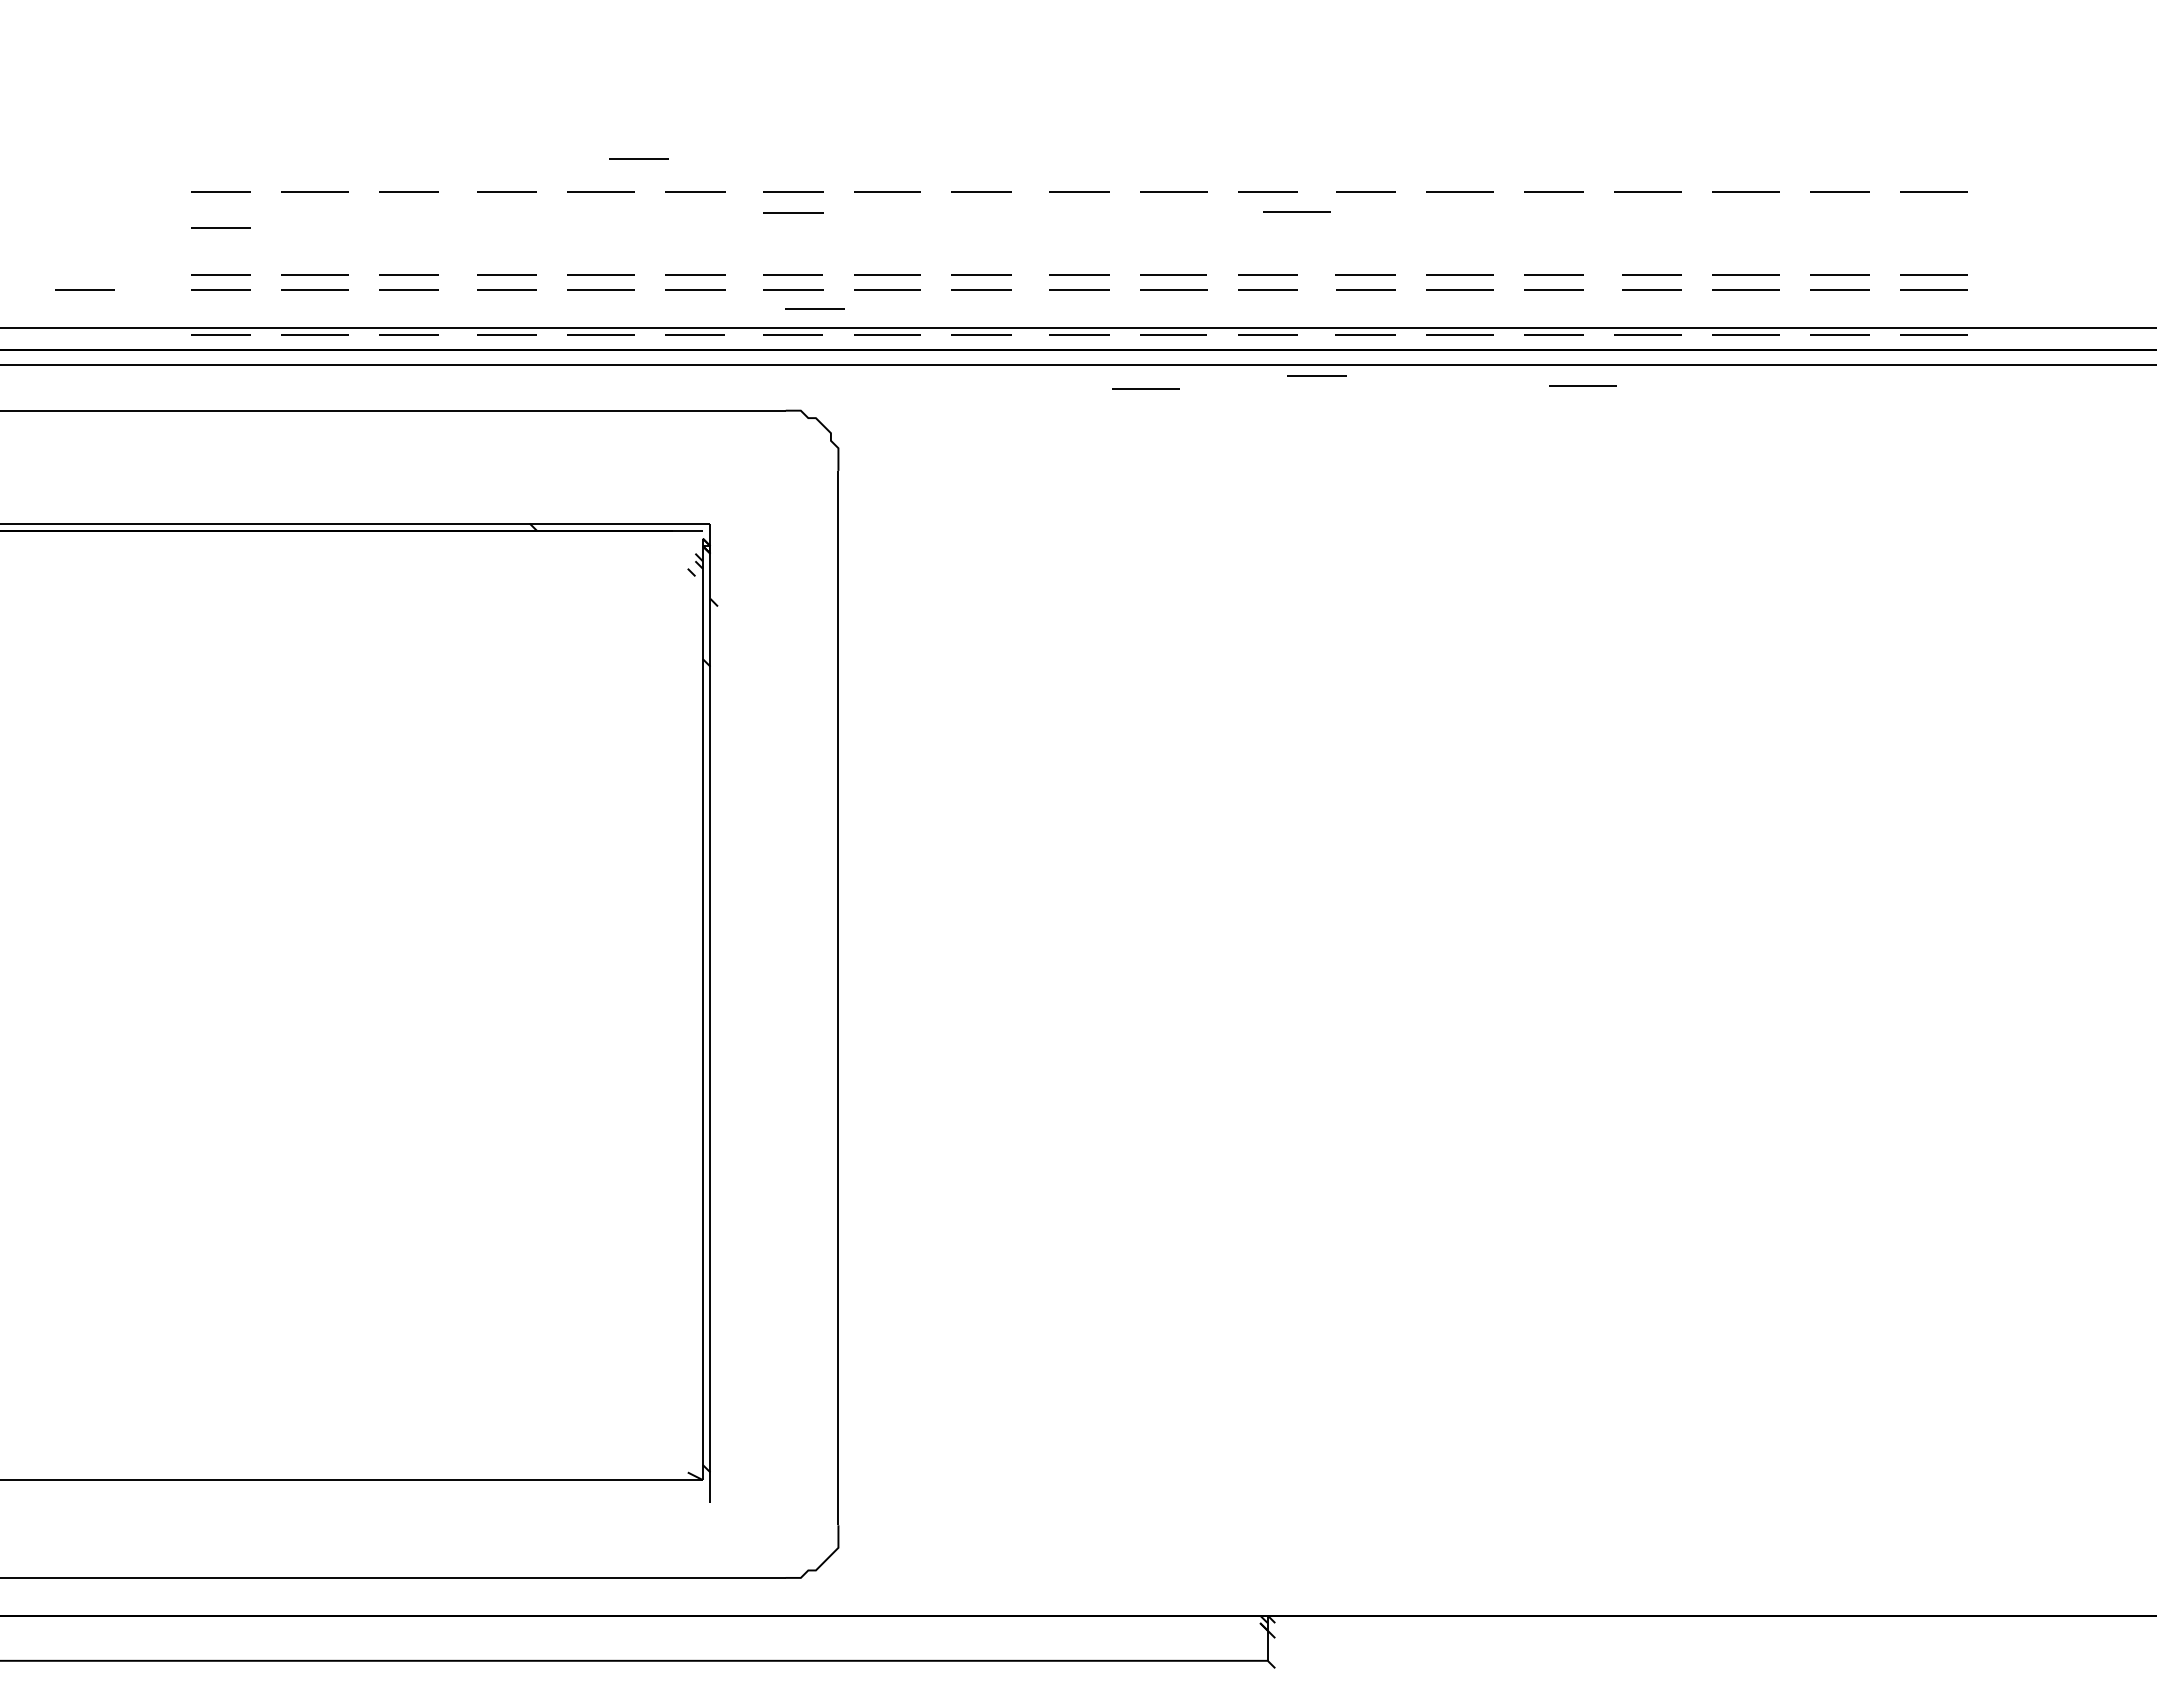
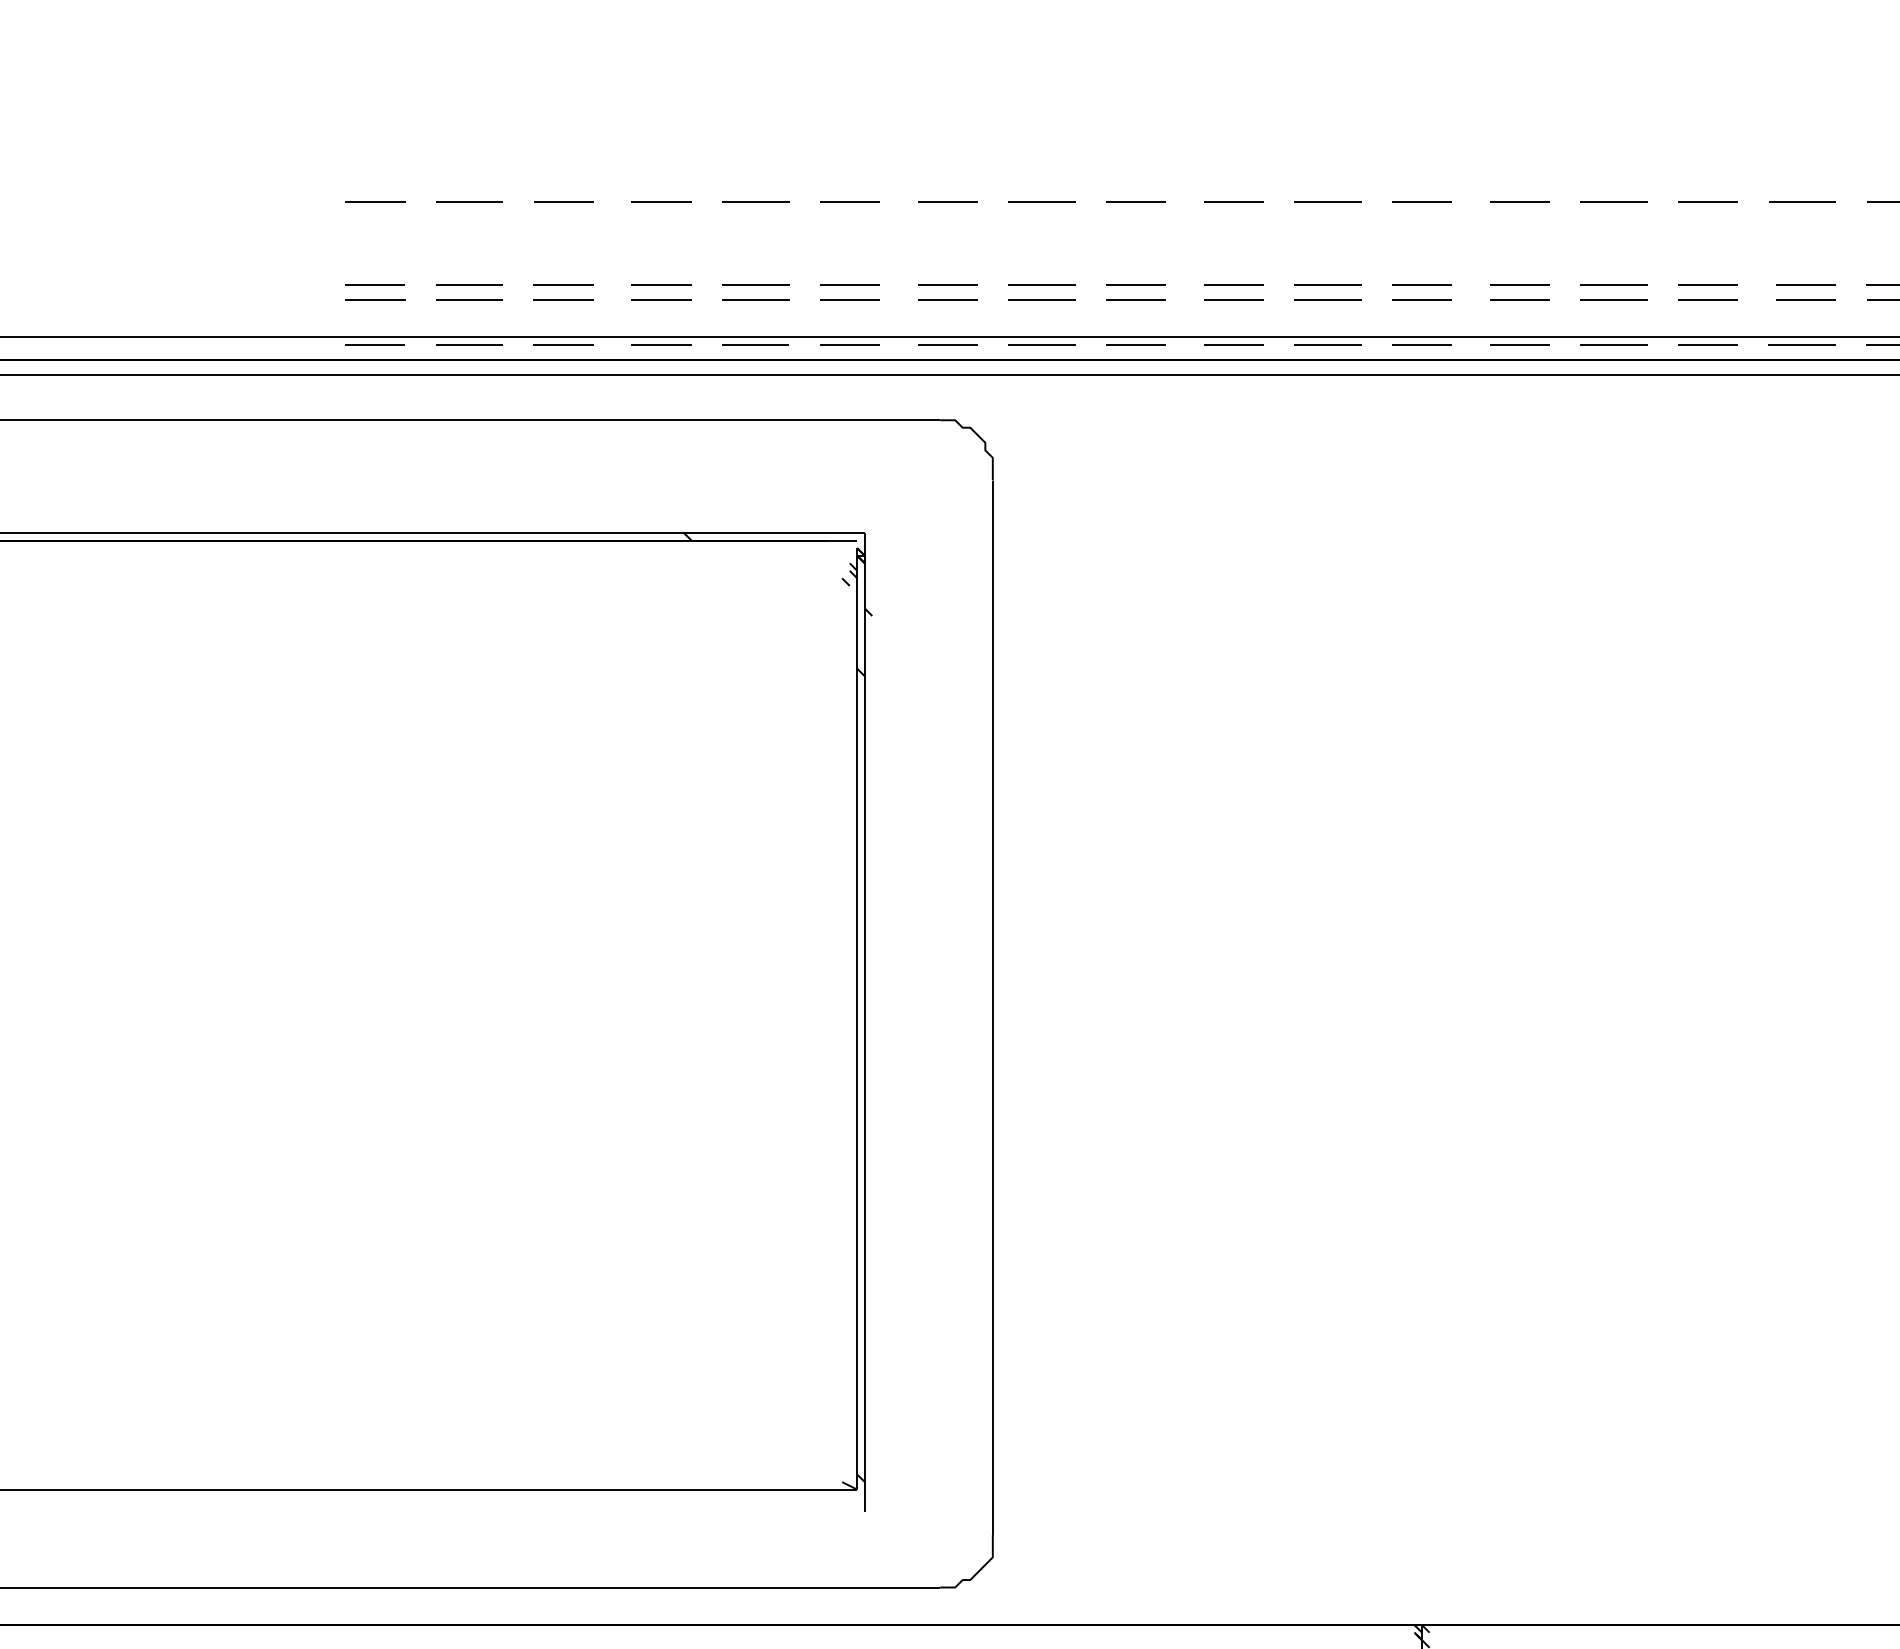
line: (638, 158) -> (792, 168), removed
line: (1296, 211) -> (1450, 221), removed
line: (793, 212) -> (947, 222), removed
line: (220, 227) -> (374, 237), removed
line: (84, 289) -> (238, 299), removed
line: (814, 308) -> (968, 318), removed
line: (1316, 375) -> (1470, 385), removed
line: (1582, 385) -> (1736, 395), removed
line: (1145, 388) -> (1299, 398), removed

